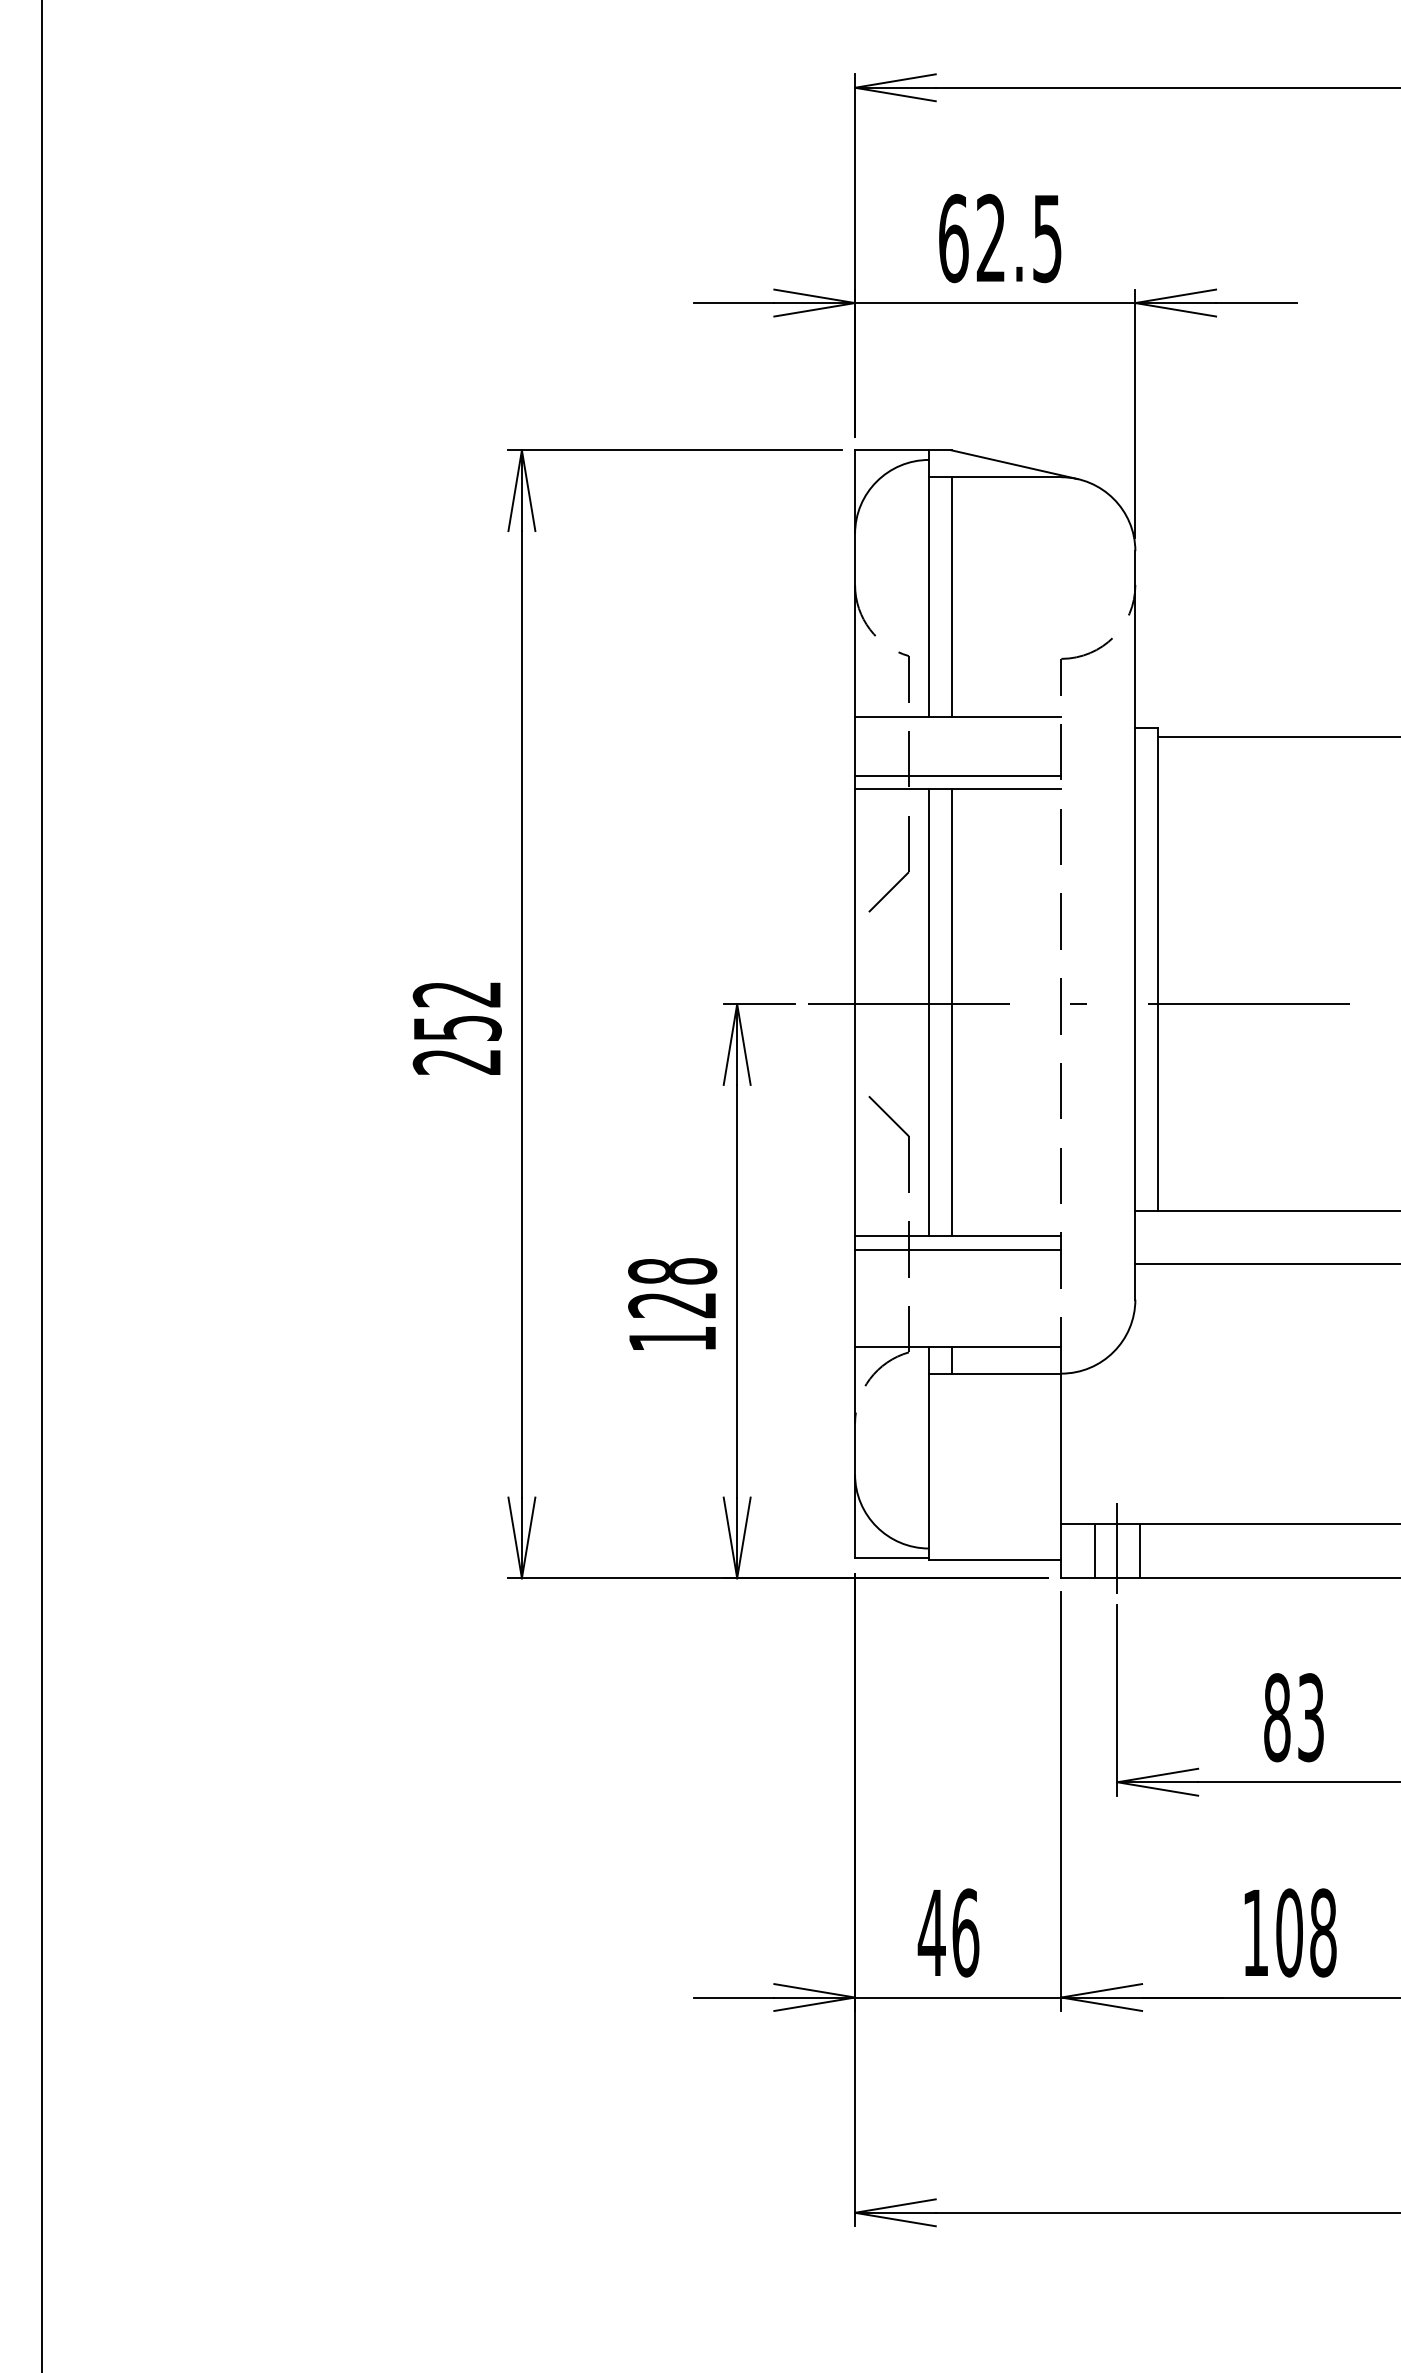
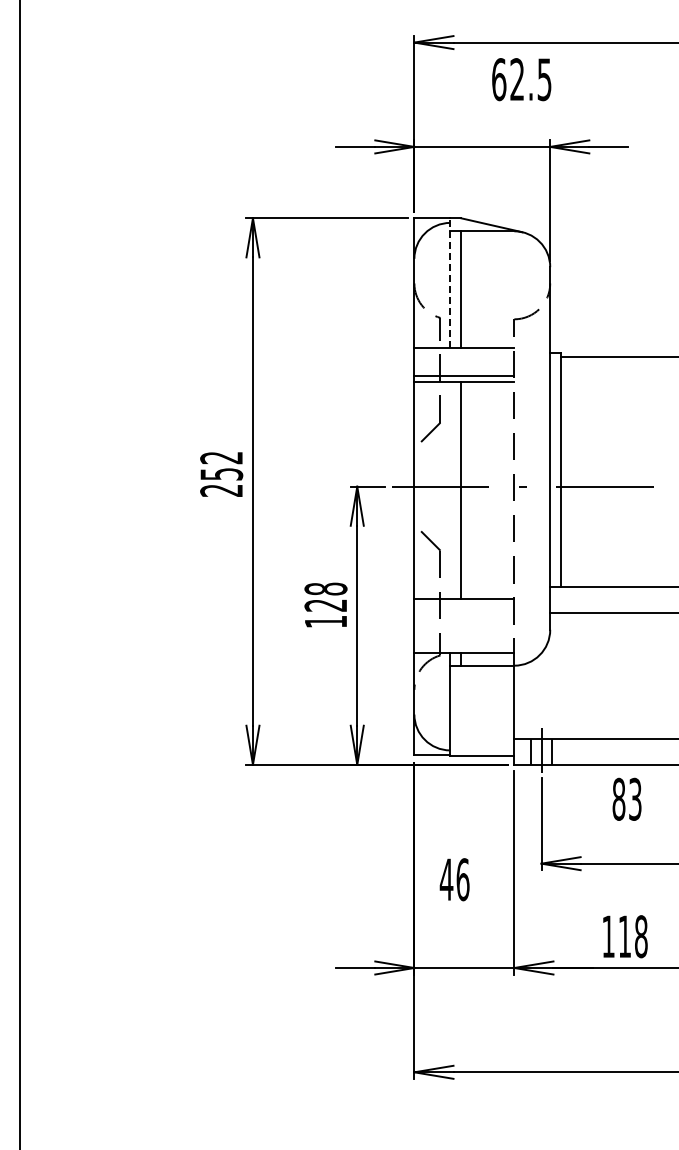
text: (999, 238) -> (521, 79), moved
line: (929, 582) -> (450, 282), solid -> dashed
line: (929, 1012) -> (450, 490), removed
text: (456, 1028) -> (221, 474), moved
line: (958, 1249) -> (464, 605), removed
text: (671, 1303) -> (325, 604), moved
text: (1292, 1715) -> (626, 798), moved
text: (948, 1932) -> (454, 879), moved
text: (1288, 1932) -> (624, 936), 108 -> 118

